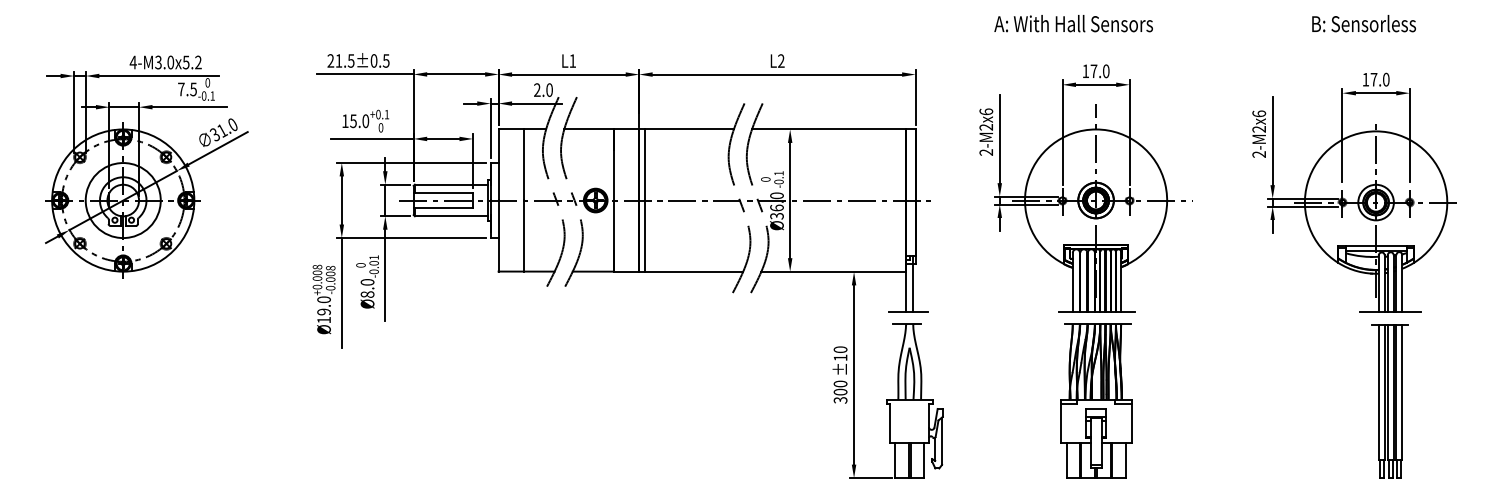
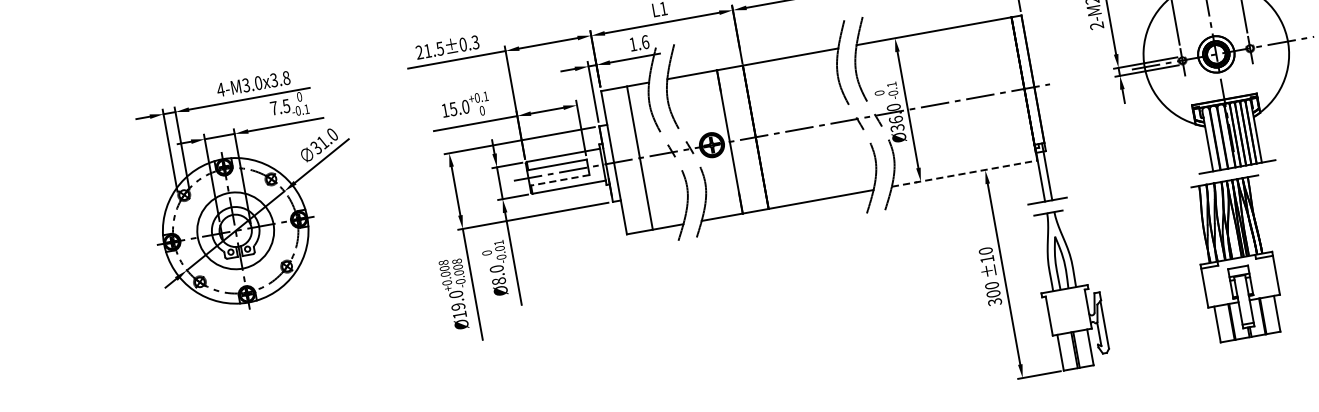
text: (386, 60) -> (475, 41), 21.5±0.5 -> 21.5±0.3
text: (192, 62) -> (280, 79), 4-M3.0x5.2 -> 4-M3.0x3.8
text: (543, 89) -> (639, 42), 2.0 -> 1.6
line: (645, 200) -> (762, 136), removed
line: (443, 208) -> (559, 180), solid -> dashed
line: (834, 271) -> (965, 173), solid -> dashed
part: (1096, 400) -> (1236, 258), moved

